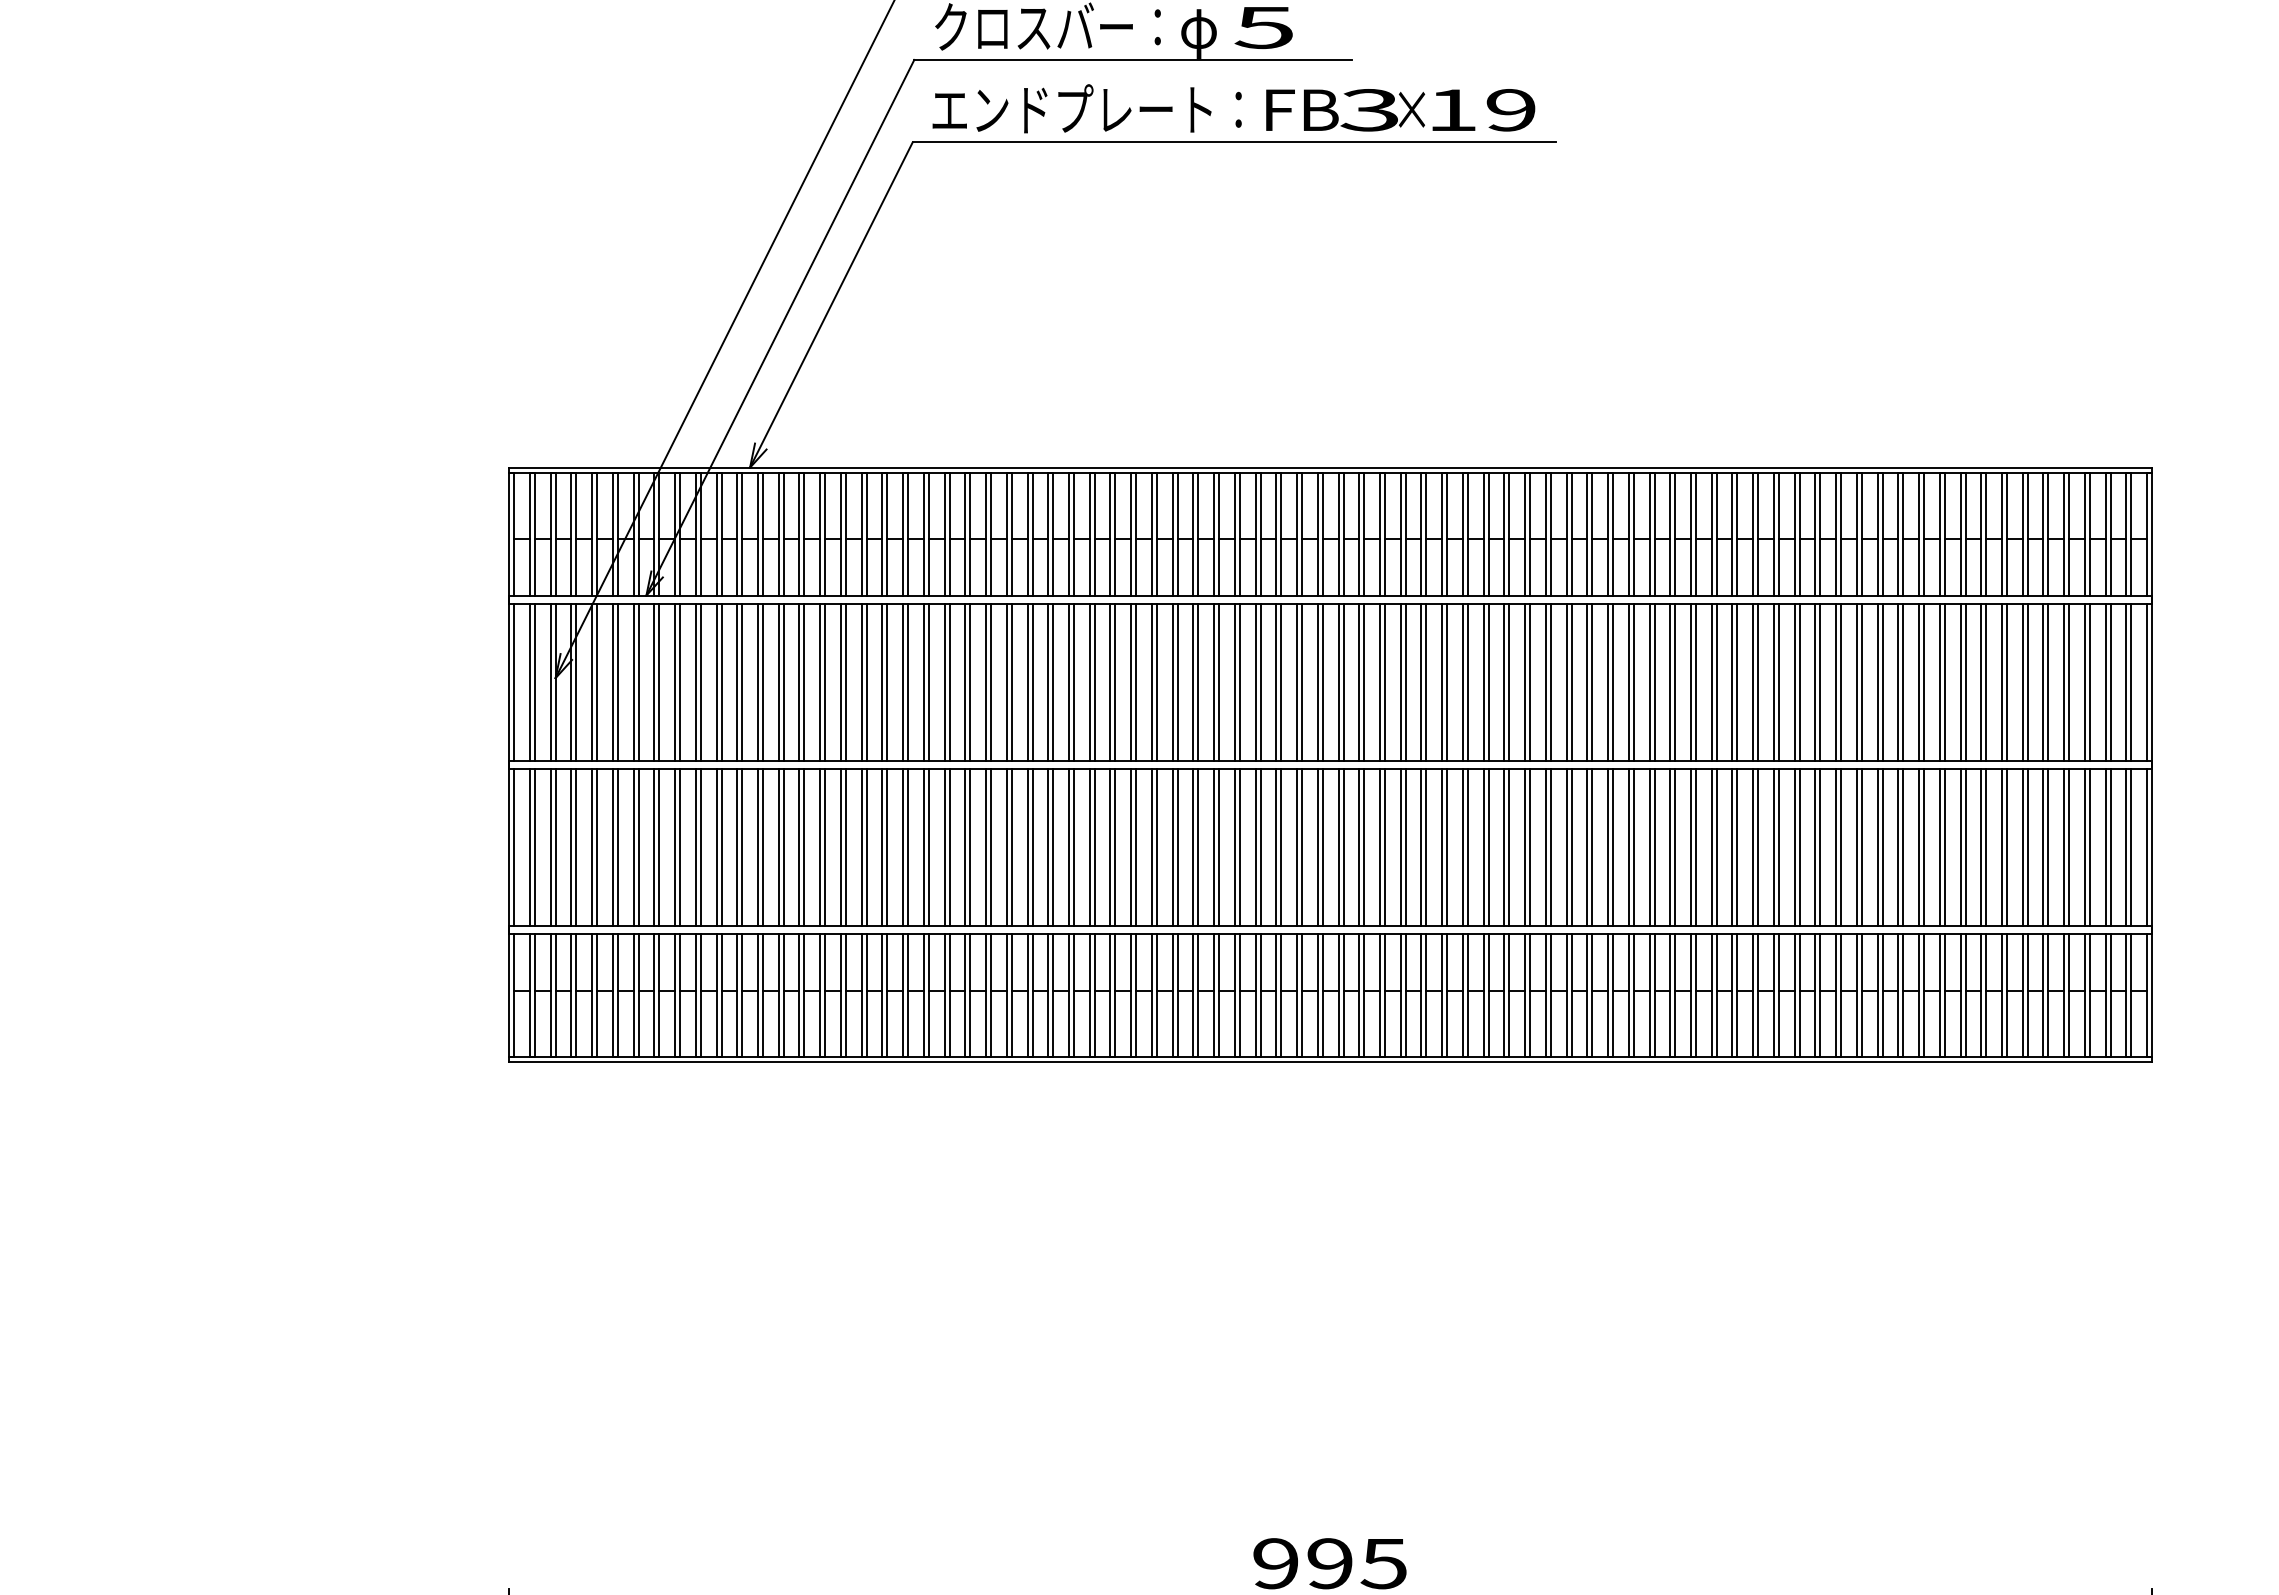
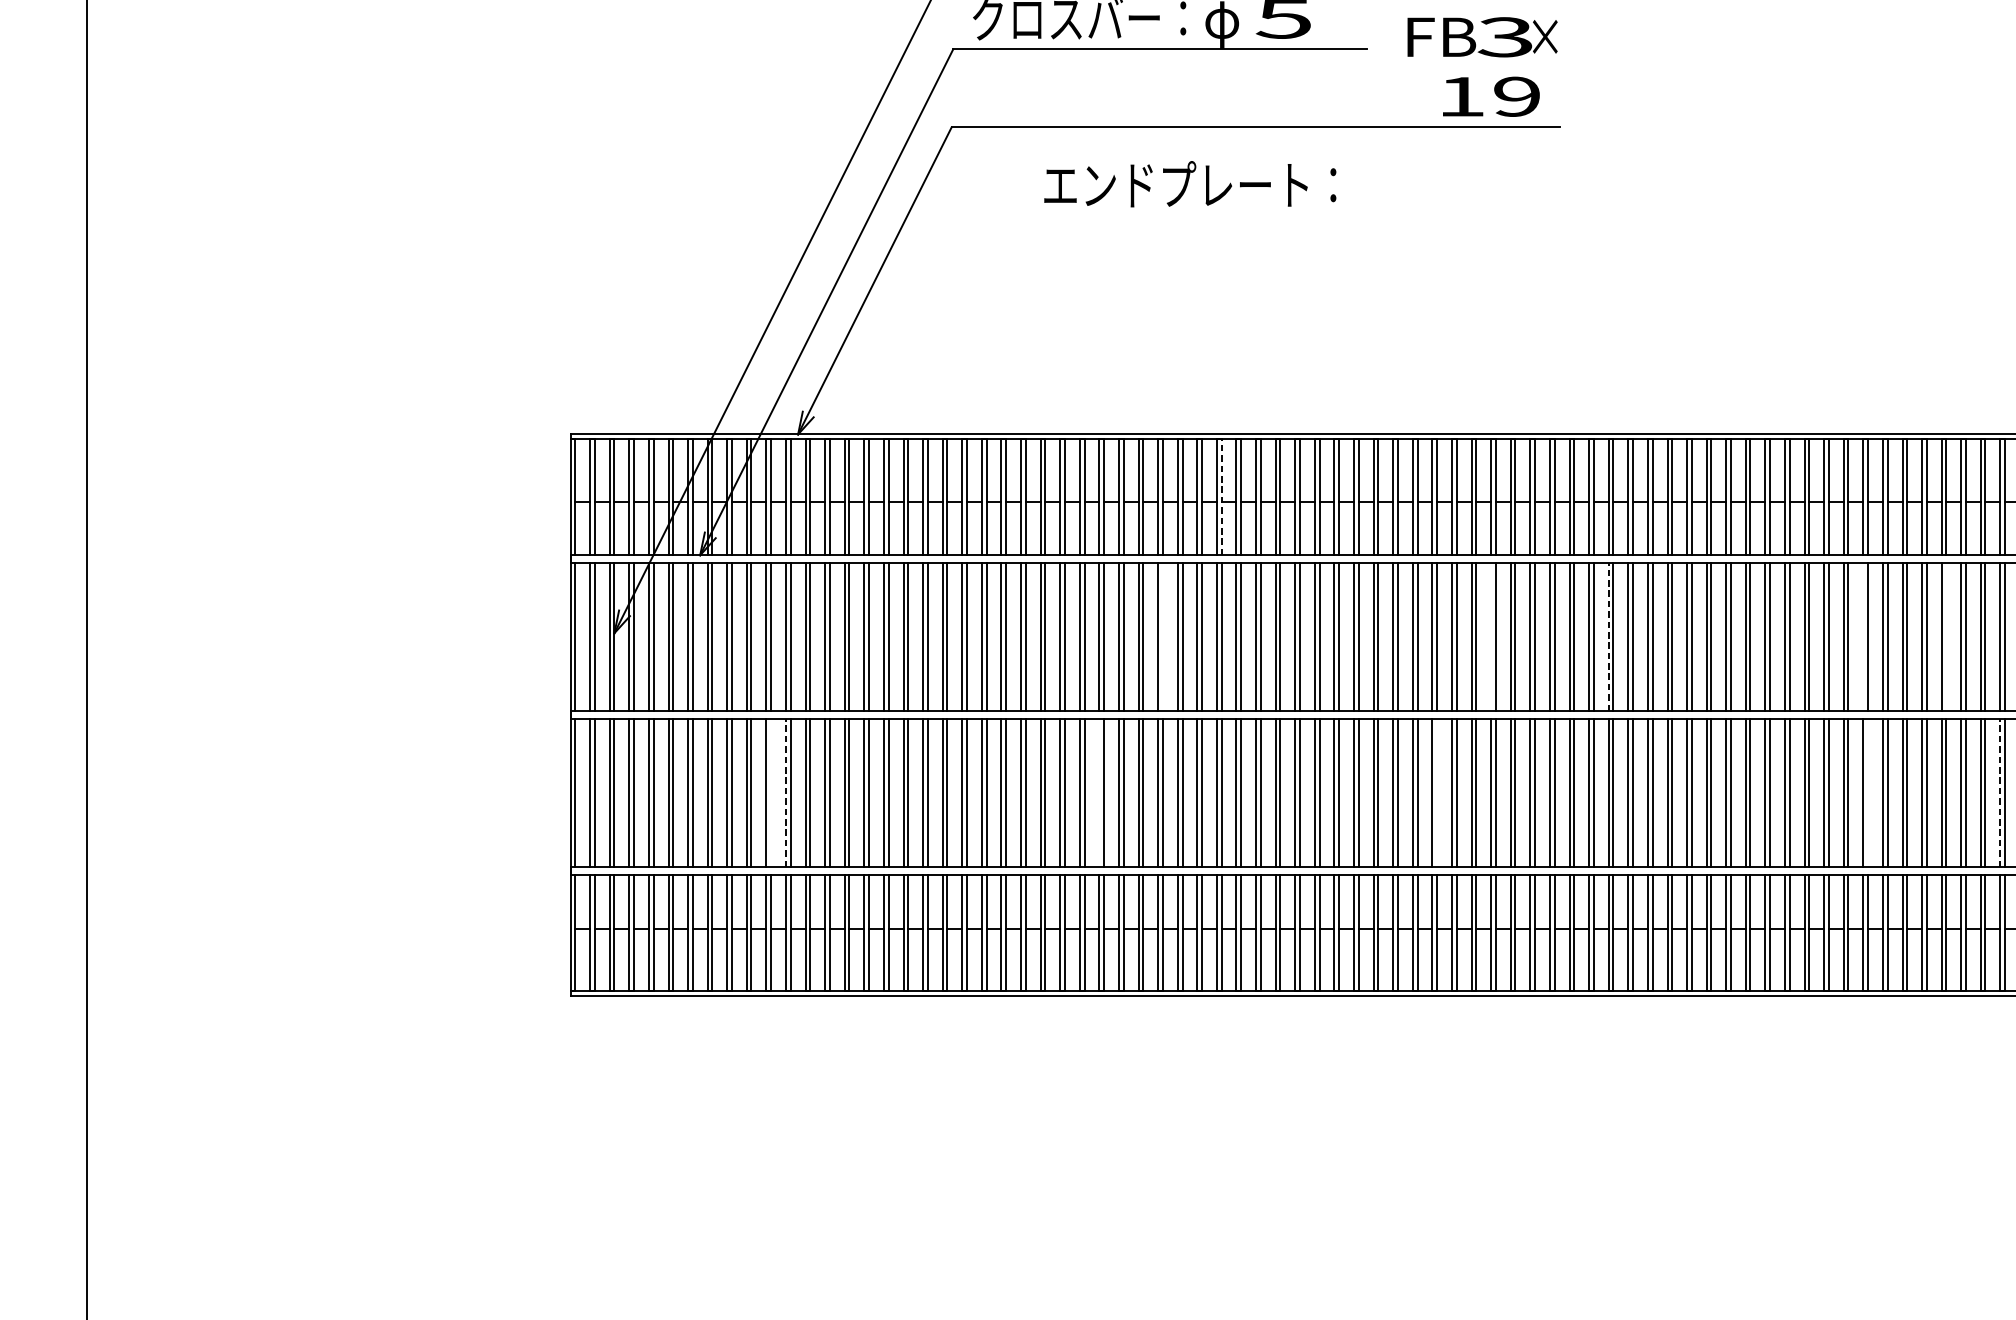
text: (1086, 108) -> (1189, 183), moved
text: (1345, 110) -> (1482, 37), moved
line: (1198, 533) -> (1221, 496), solid -> dashed
line: (1136, 681) -> (1163, 636), removed
line: (1483, 681) -> (1490, 636), removed
line: (1608, 681) -> (1609, 636), solid -> dashed
line: (1877, 681) -> (1863, 636), removed
line: (1965, 681) -> (1946, 636), removed
line: (721, 846) -> (771, 792), removed
line: (737, 846) -> (786, 792), solid -> dashed
line: (1068, 846) -> (1098, 792), removed
line: (1426, 846) -> (1437, 792), removed
line: (1882, 846) -> (1867, 792), removed
line: (2022, 846) -> (2000, 792), solid -> dashed

